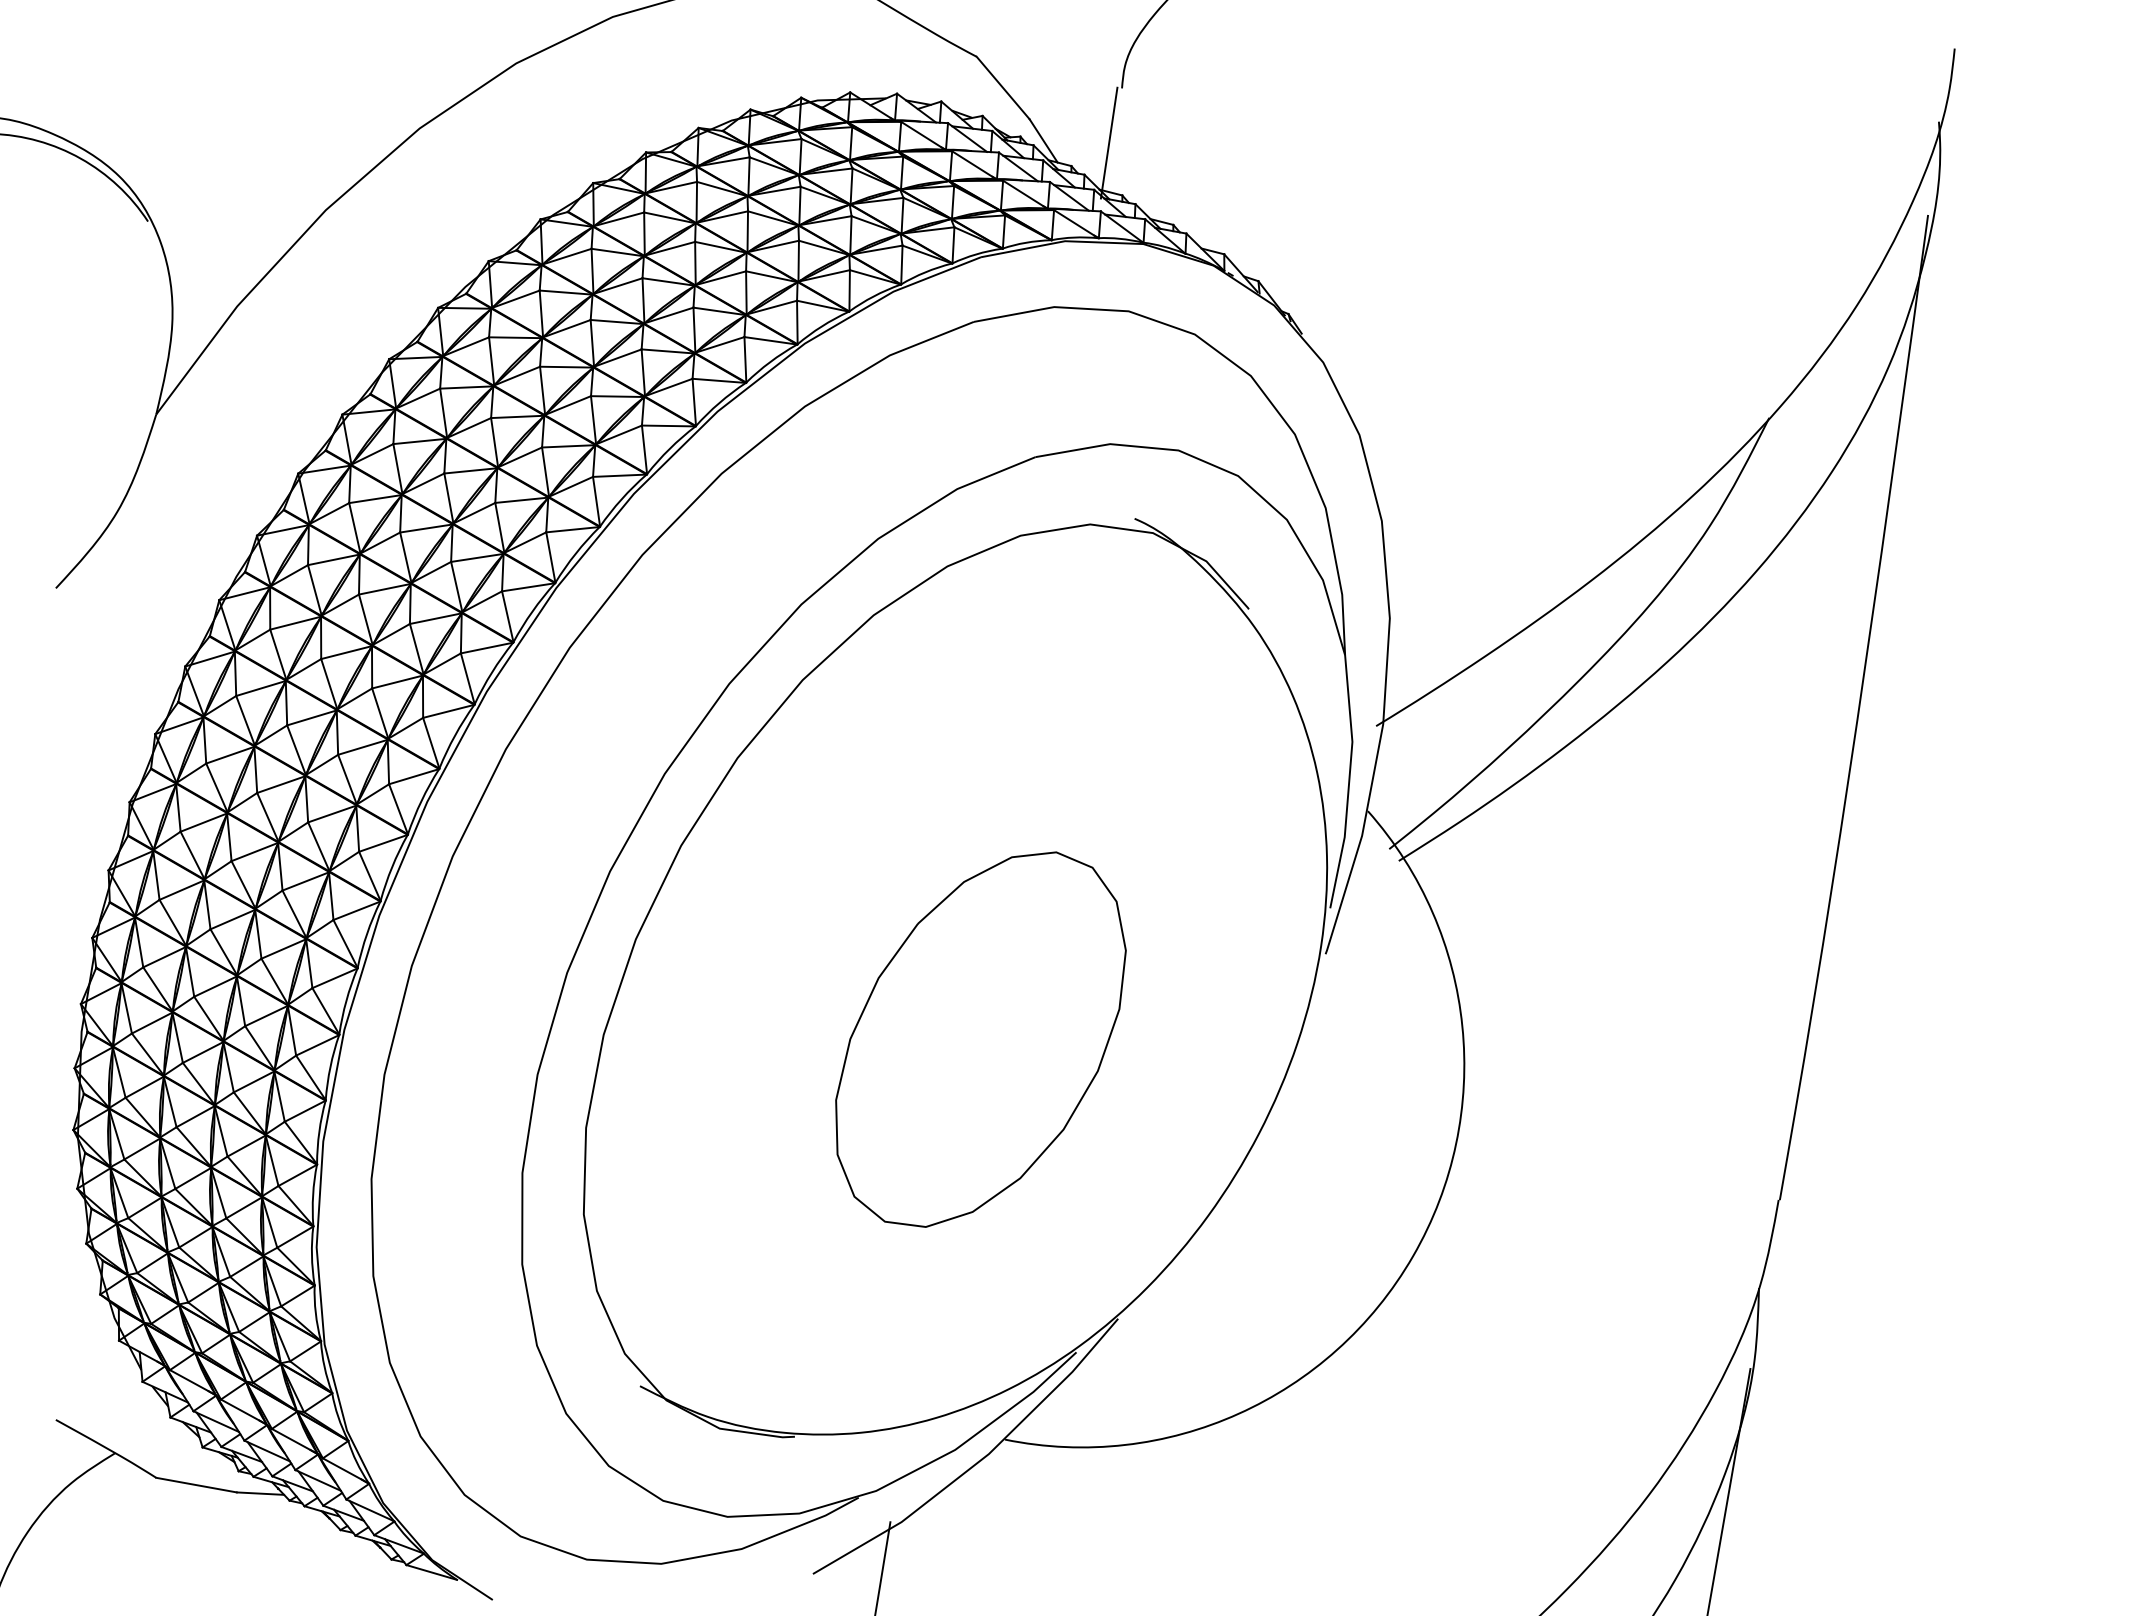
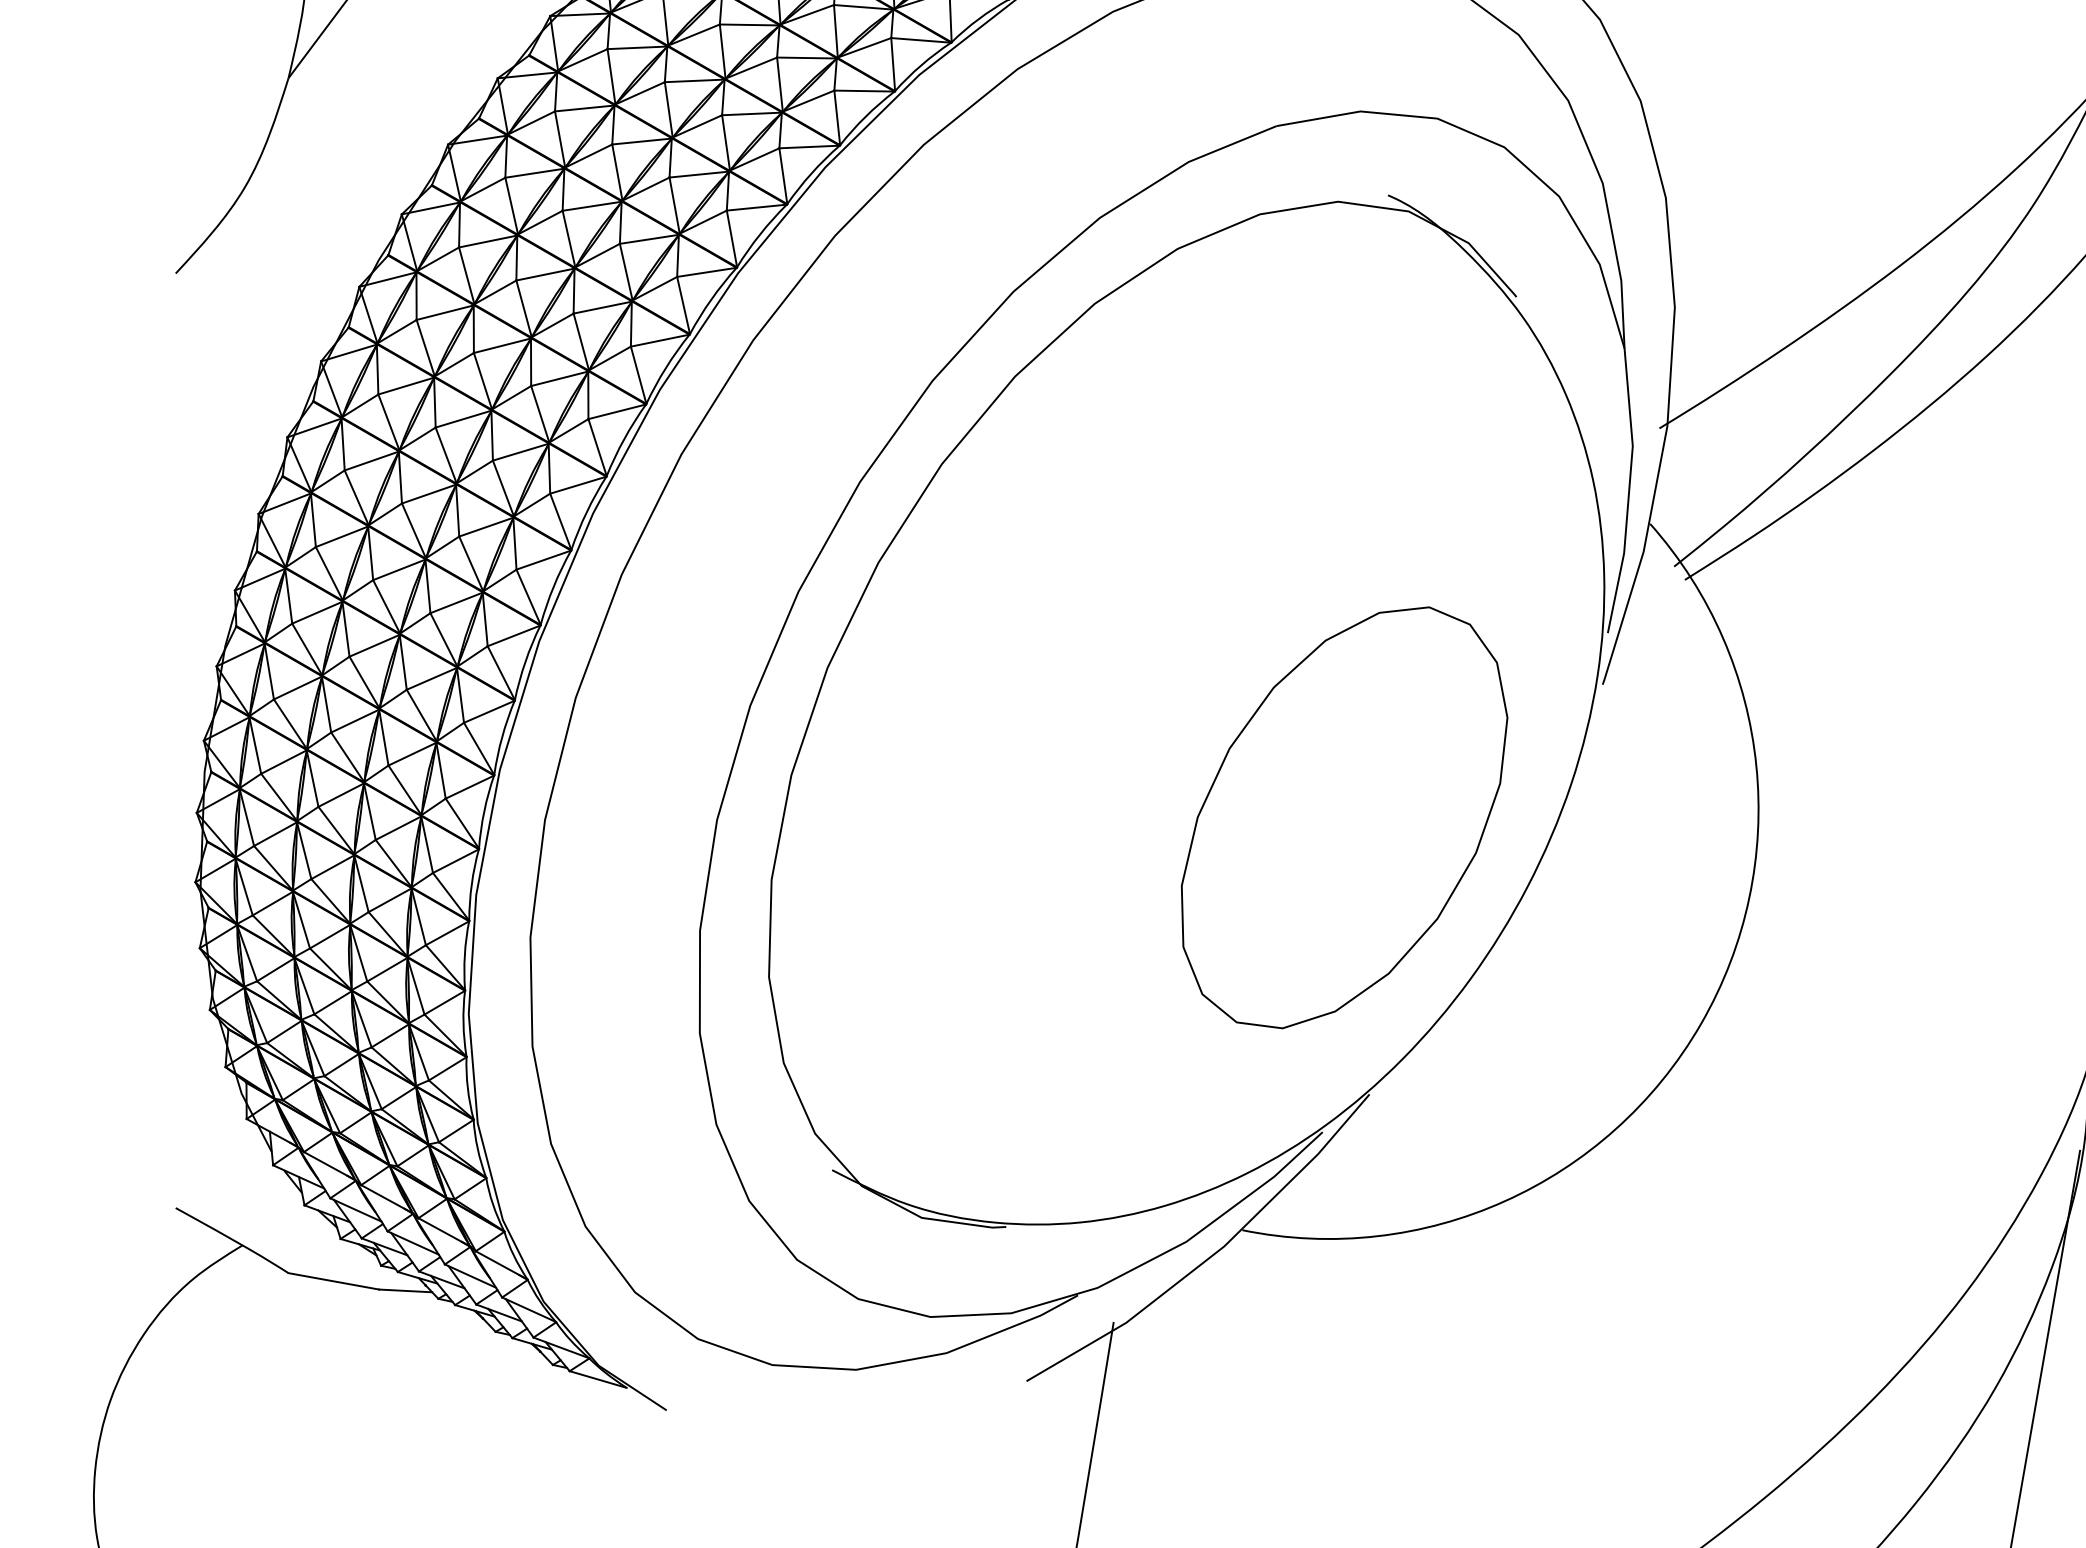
part: (980, 1039) -> (1344, 817), moved

